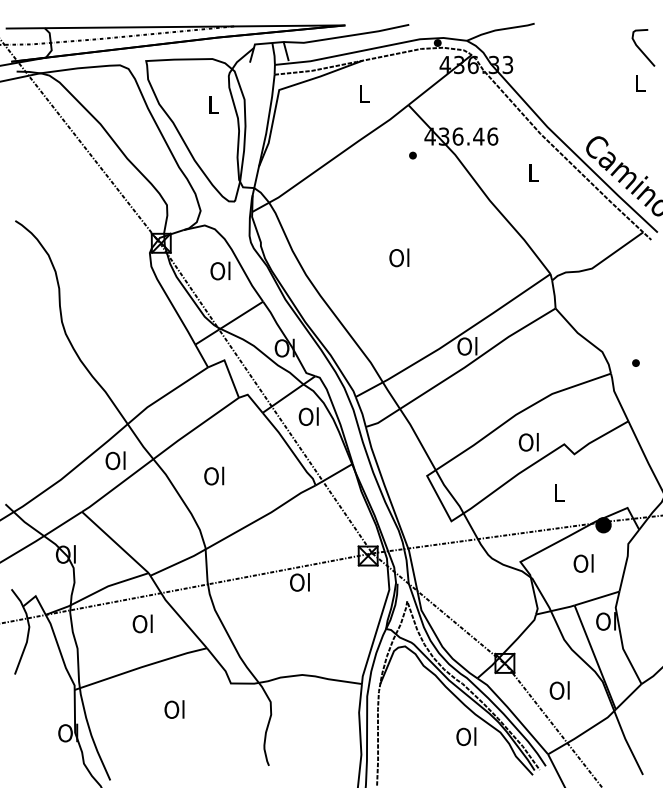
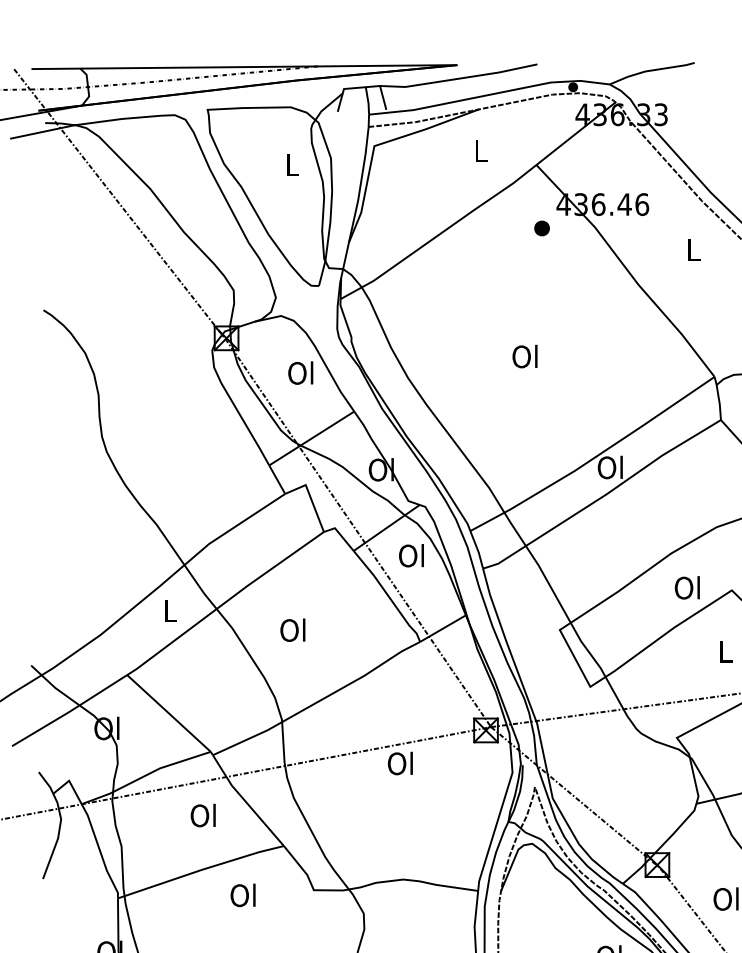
part: (412, 155) -> (541, 228), size x1.6
text: (115, 460) -> (169, 610), Ol -> L
text: (174, 709) -> (243, 895), moved

